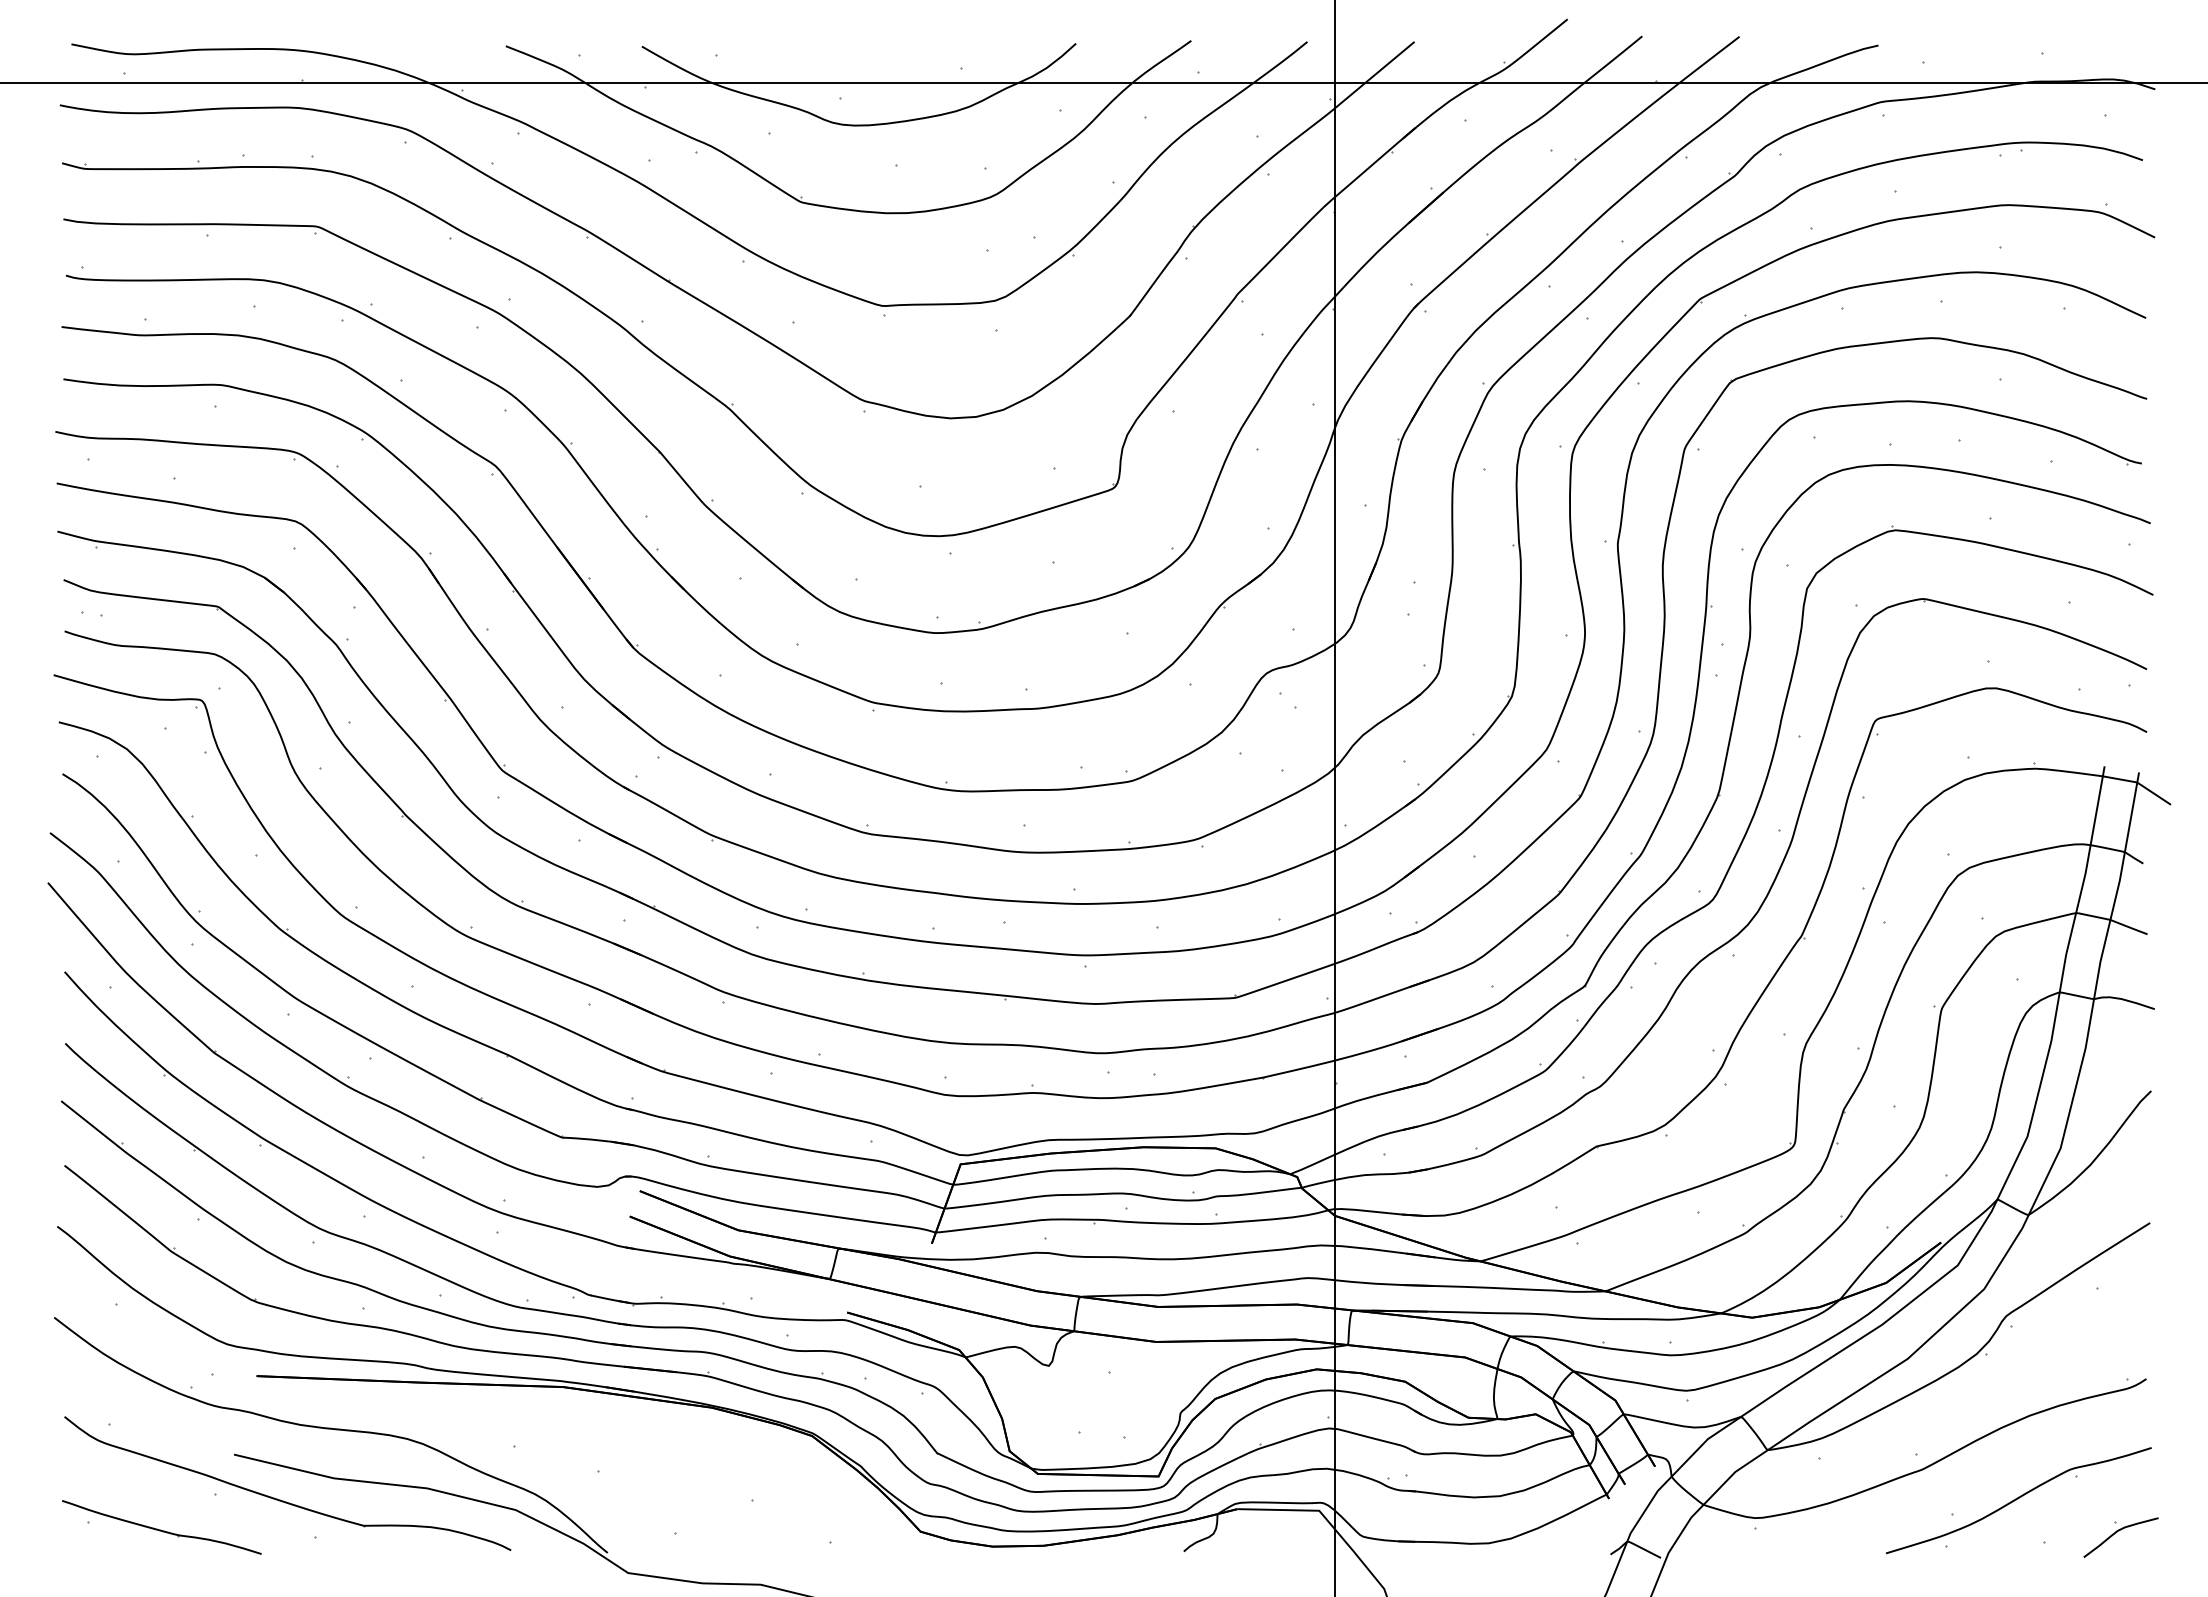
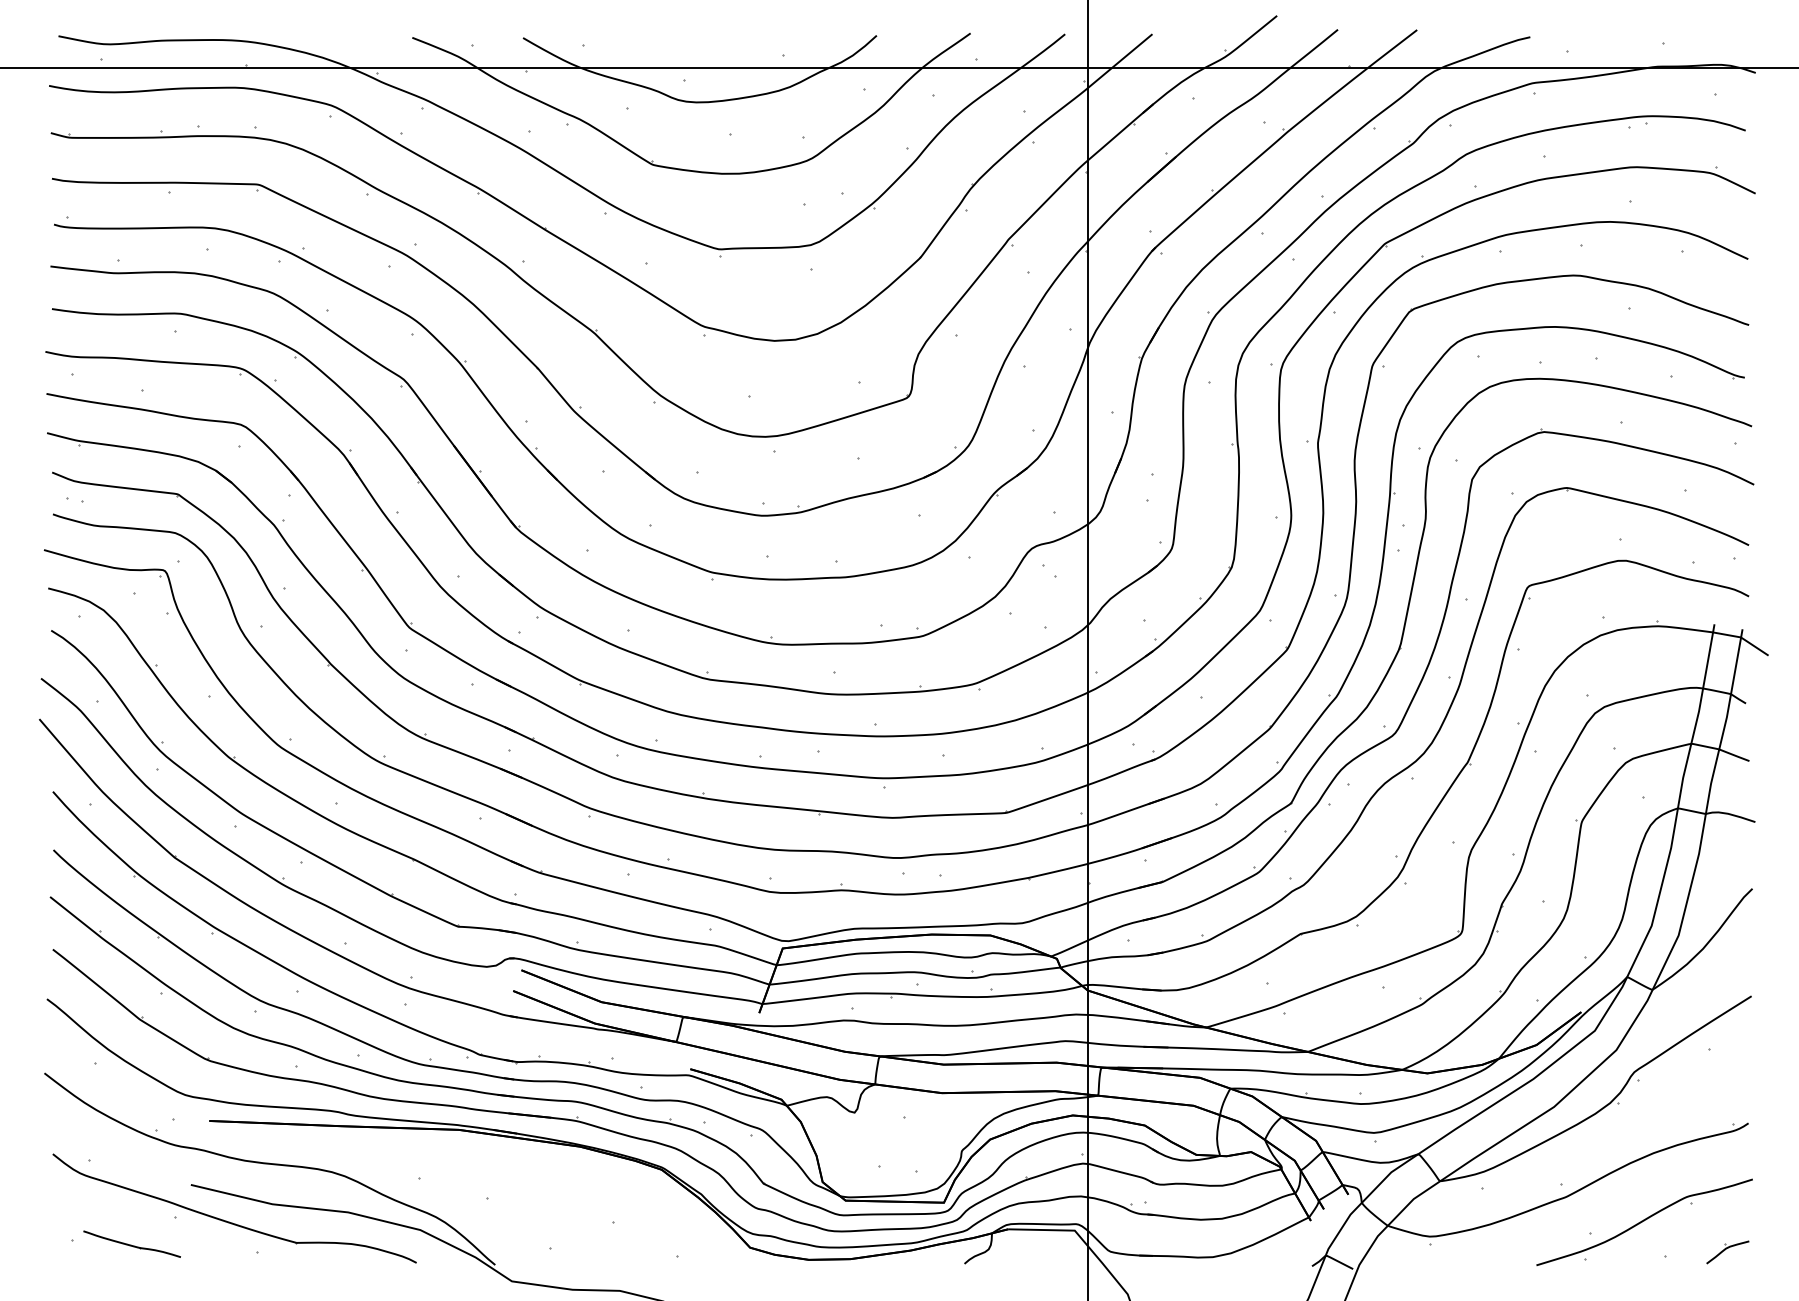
part: (161, 1527) -> (131, 1244), size x0.6
part: (2120, 1537) -> (1727, 1252), size x0.7

